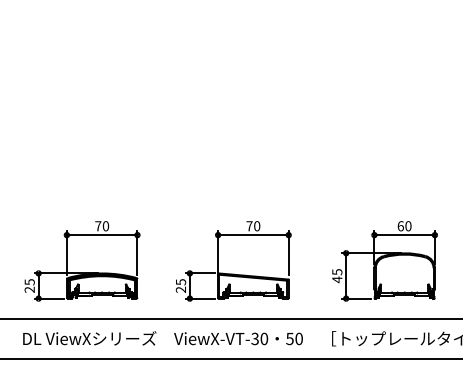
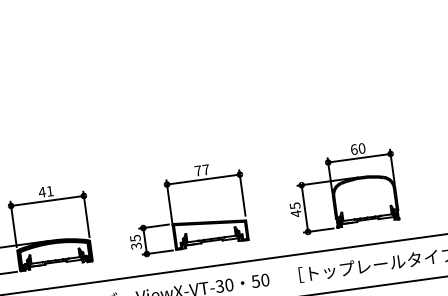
text: (101, 226) -> (45, 192), 70 -> 41
text: (257, 226) -> (206, 170), 70 -> 77
text: (181, 289) -> (136, 245), 25 -> 35

